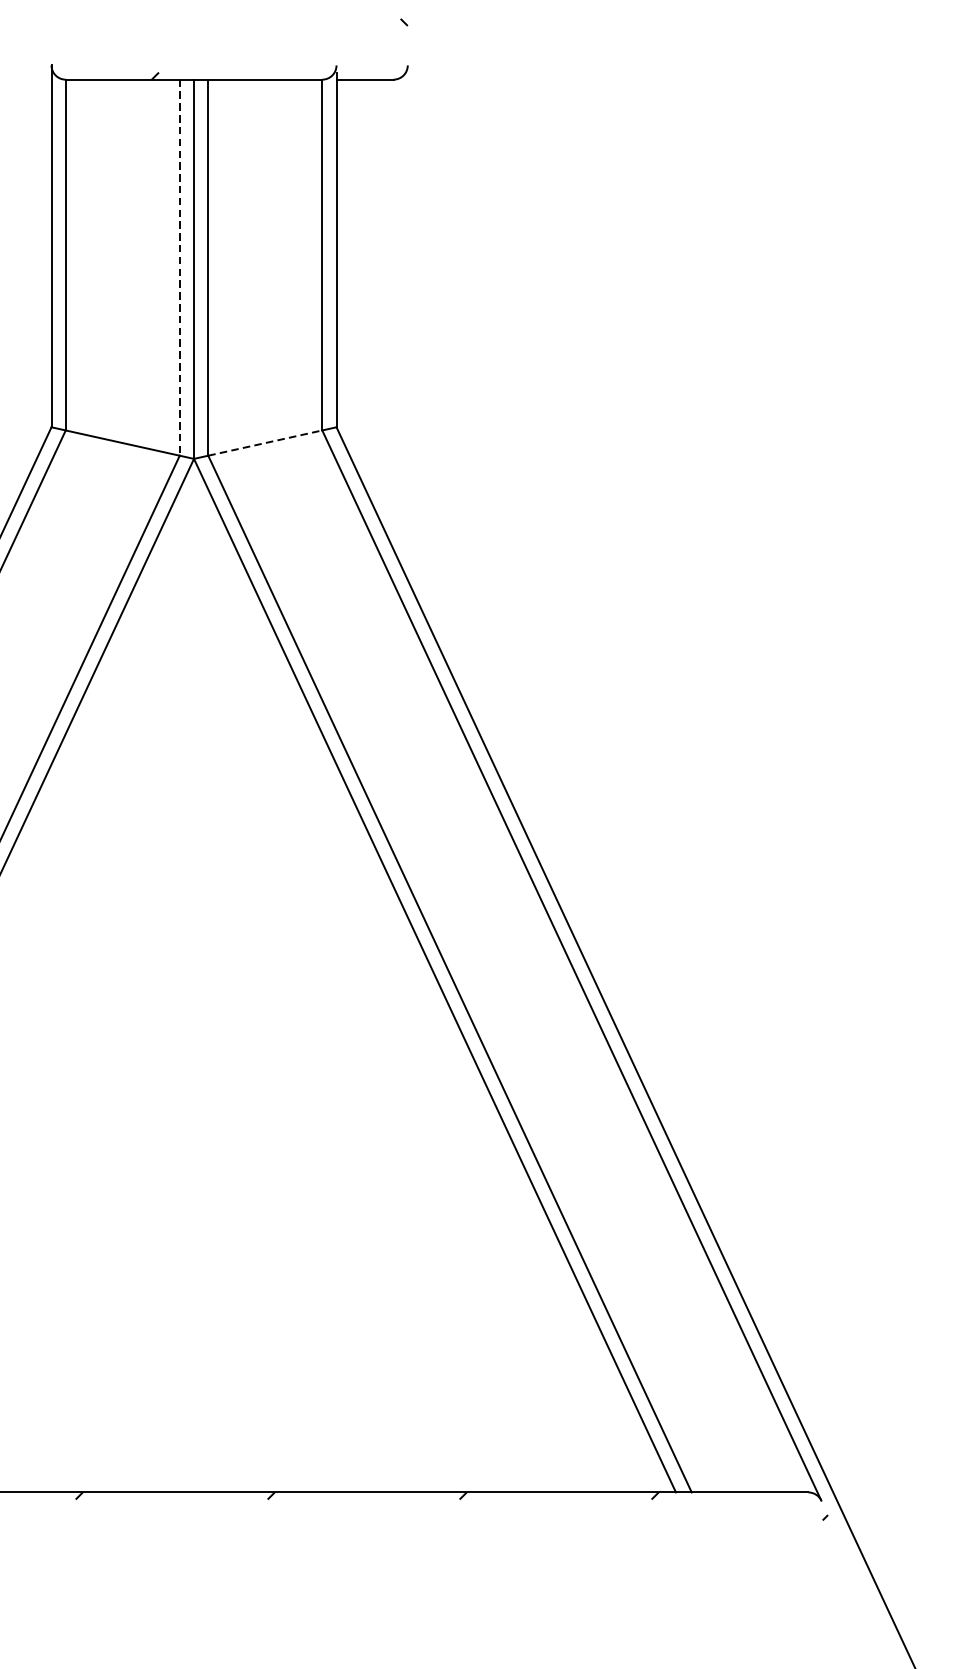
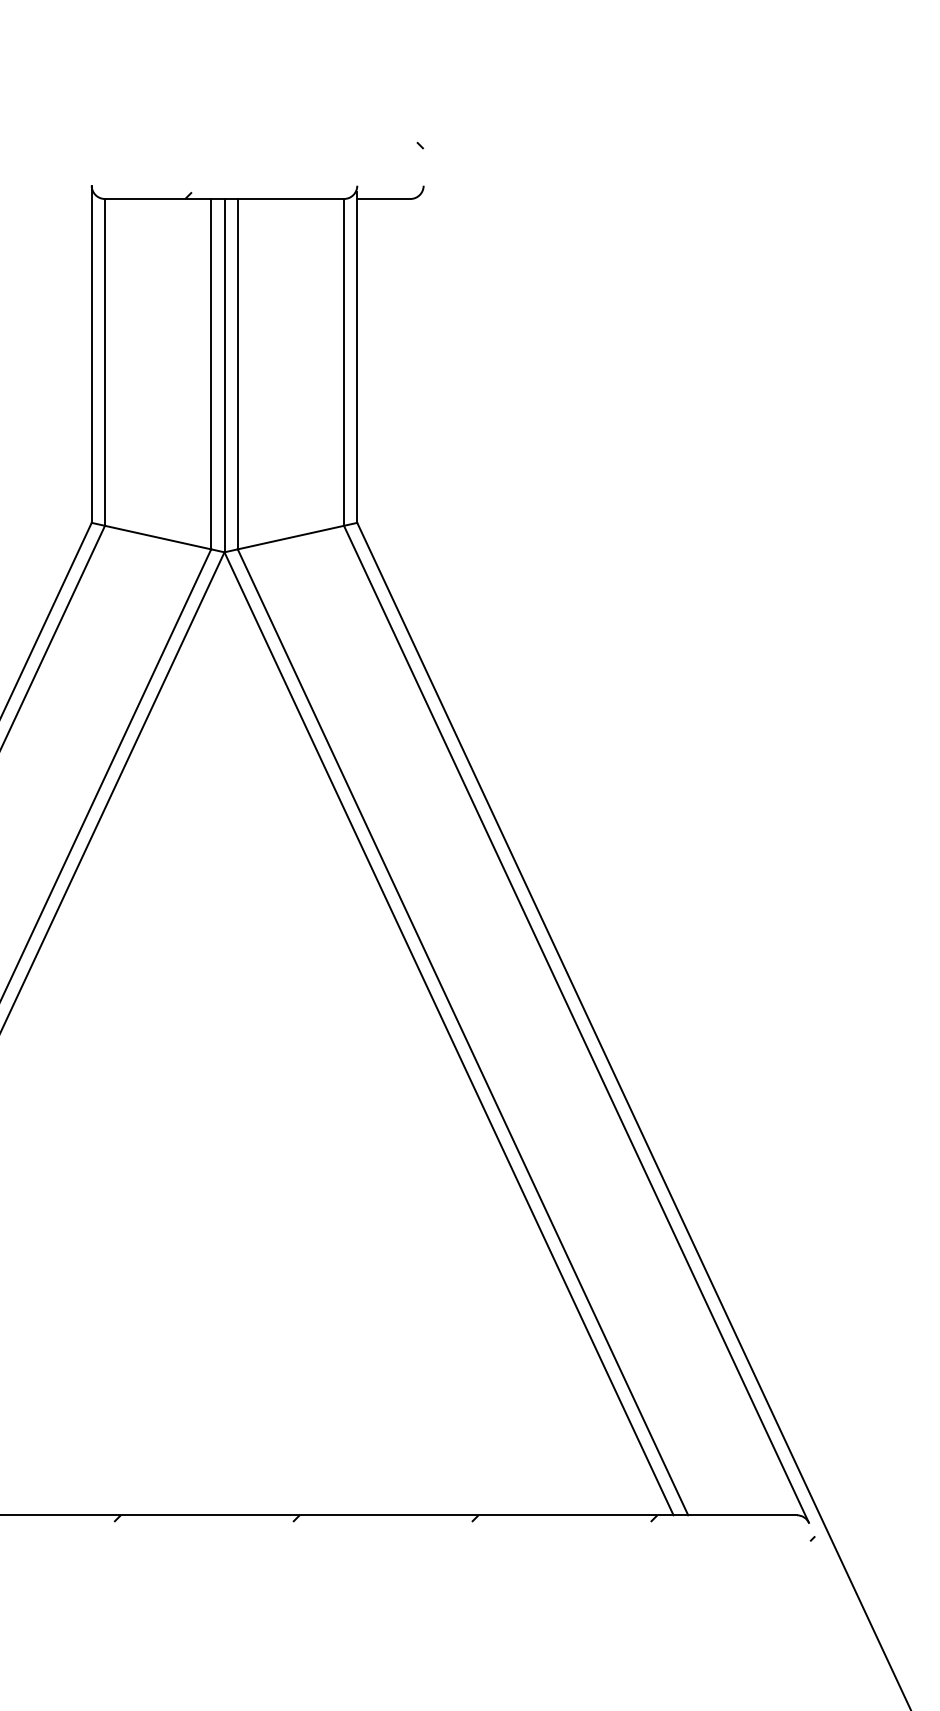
line: (180, 268) -> (211, 374), dashed -> solid
line: (265, 442) -> (291, 537), dashed -> solid

